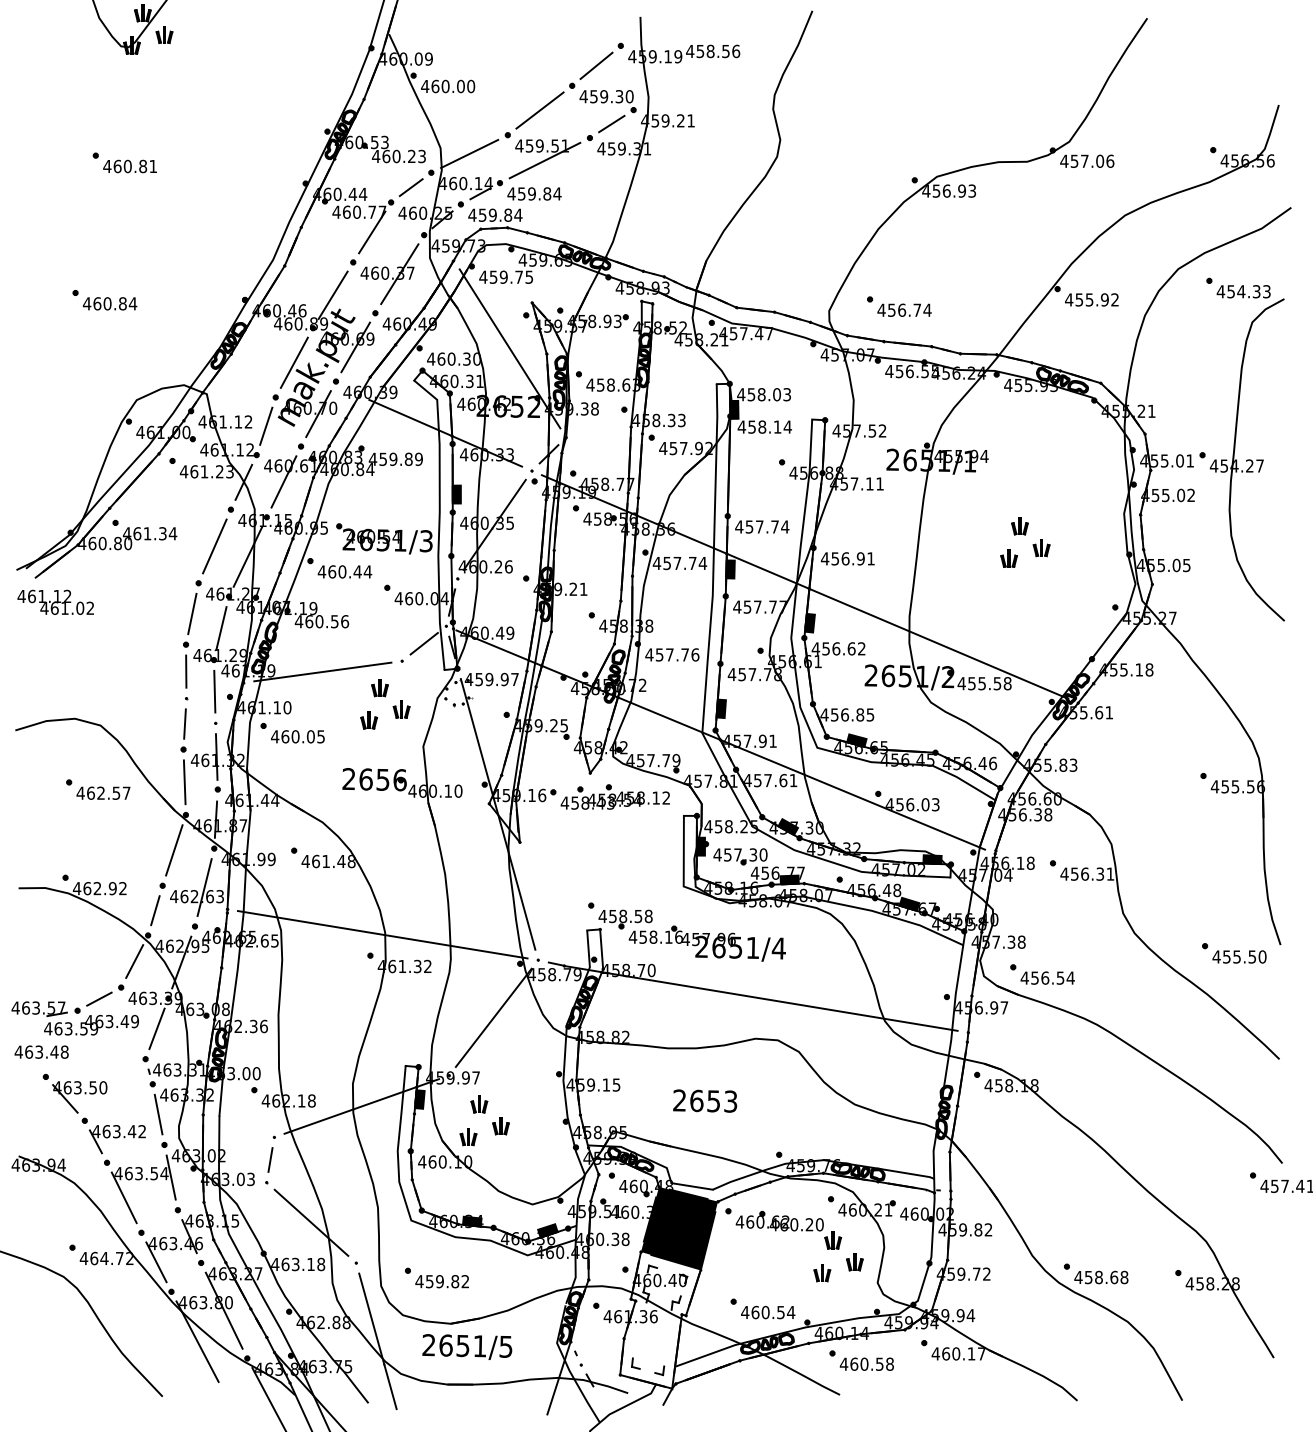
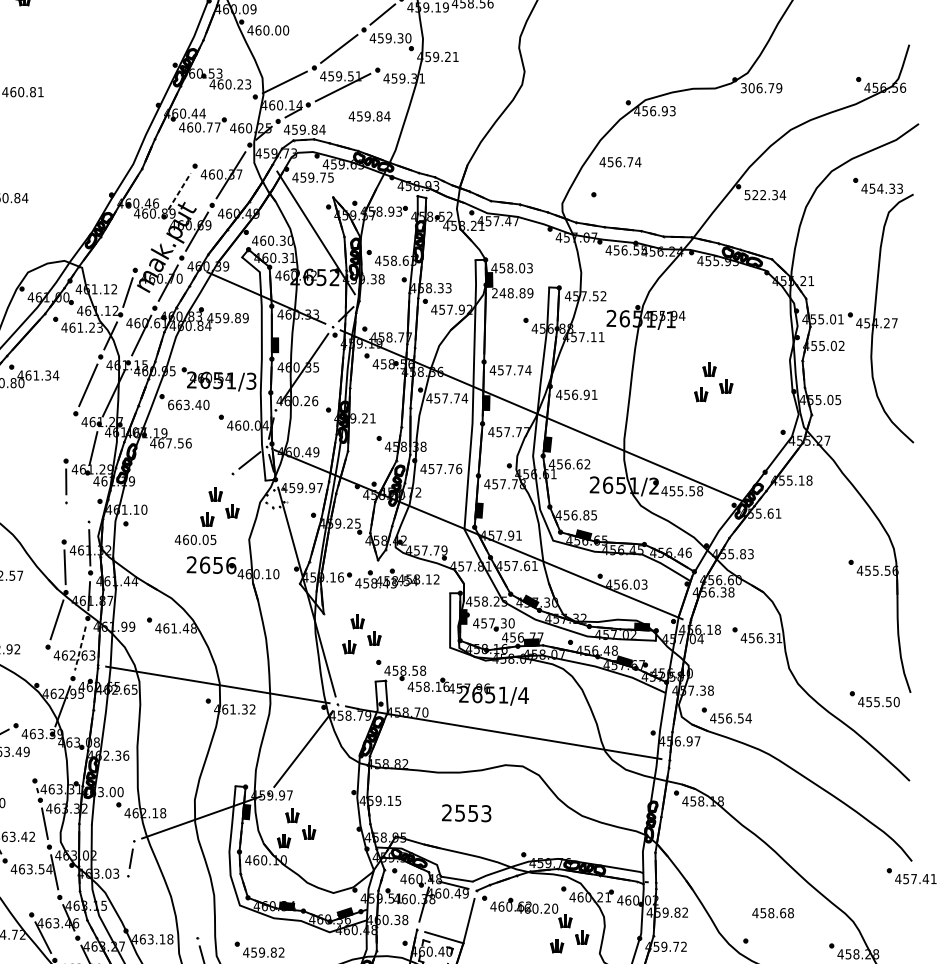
line: (611, 123) -> (394, 58), removed
text: (1087, 160) -> (761, 87), 457.06 -> 306.79
line: (410, 187) -> (239, 108), removed
text: (534, 193) -> (369, 116), moved
line: (372, 232) -> (209, 143), removed
line: (333, 295) -> (179, 191), solid -> dashed
text: (1092, 299) -> (765, 194), 455.92 -> 522.34
text: (904, 309) -> (620, 161), moved
line: (293, 362) -> (149, 243), removed
text: (764, 426) -> (512, 292), 458.14 -> 248.89
text: (344, 571) -> (188, 404), 460.44 -> 663.40
line: (192, 613) -> (71, 437), removed
text: (319, 621) -> (169, 443), 460.56 -> 467.56
line: (322, 671) -> (171, 481), removed
line: (214, 691) -> (88, 497), removed
line: (184, 723) -> (64, 521), removed
text: (297, 736) -> (195, 539), moved
part: (569, 862) -> (361, 629), added
line: (204, 888) -> (80, 649), solid -> dashed
line: (155, 910) -> (42, 666), removed
line: (134, 961) -> (26, 705), removed
line: (156, 1028) -> (43, 757), removed
text: (696, 1100) -> (459, 812), 2653 -> 2553
line: (123, 1197) -> (17, 887), removed
line: (311, 1222) -> (162, 906), removed
fill: (679, 1228) -> (446, 911), removed
text: (1101, 1277) -> (773, 913), moved

